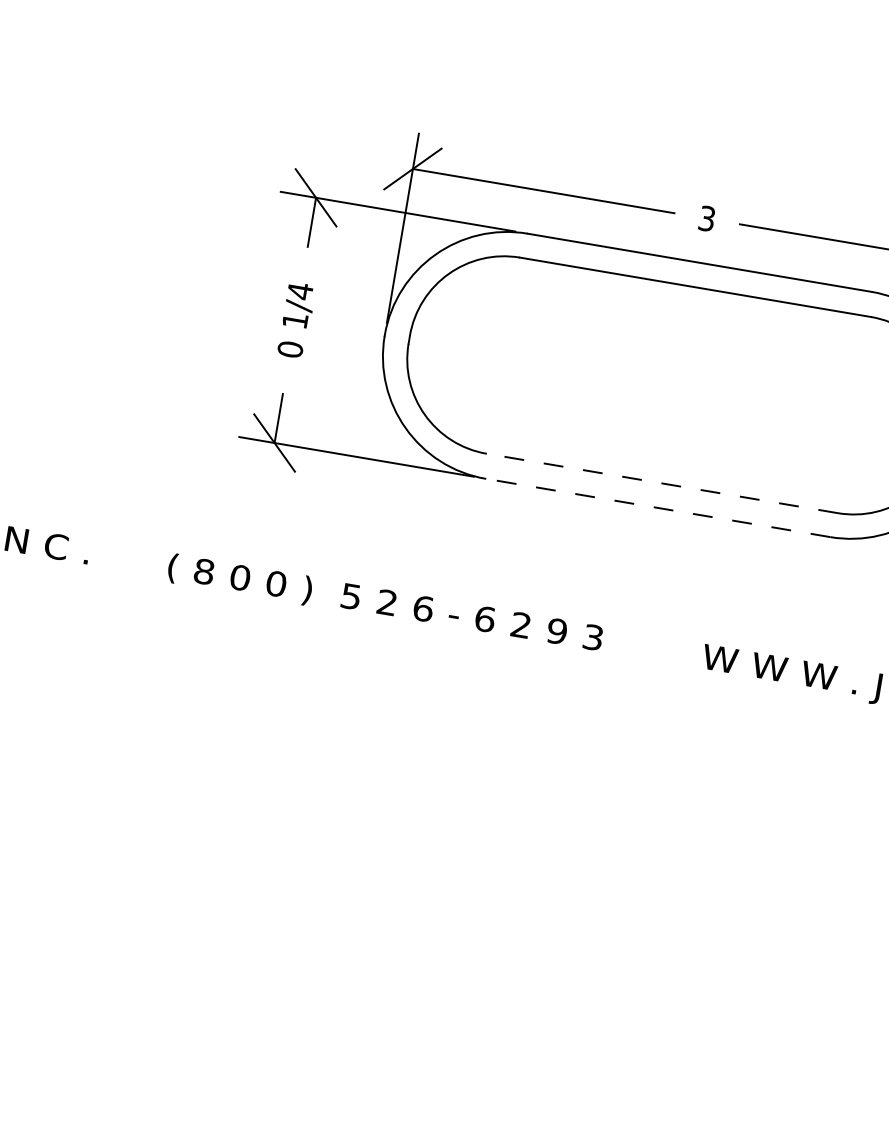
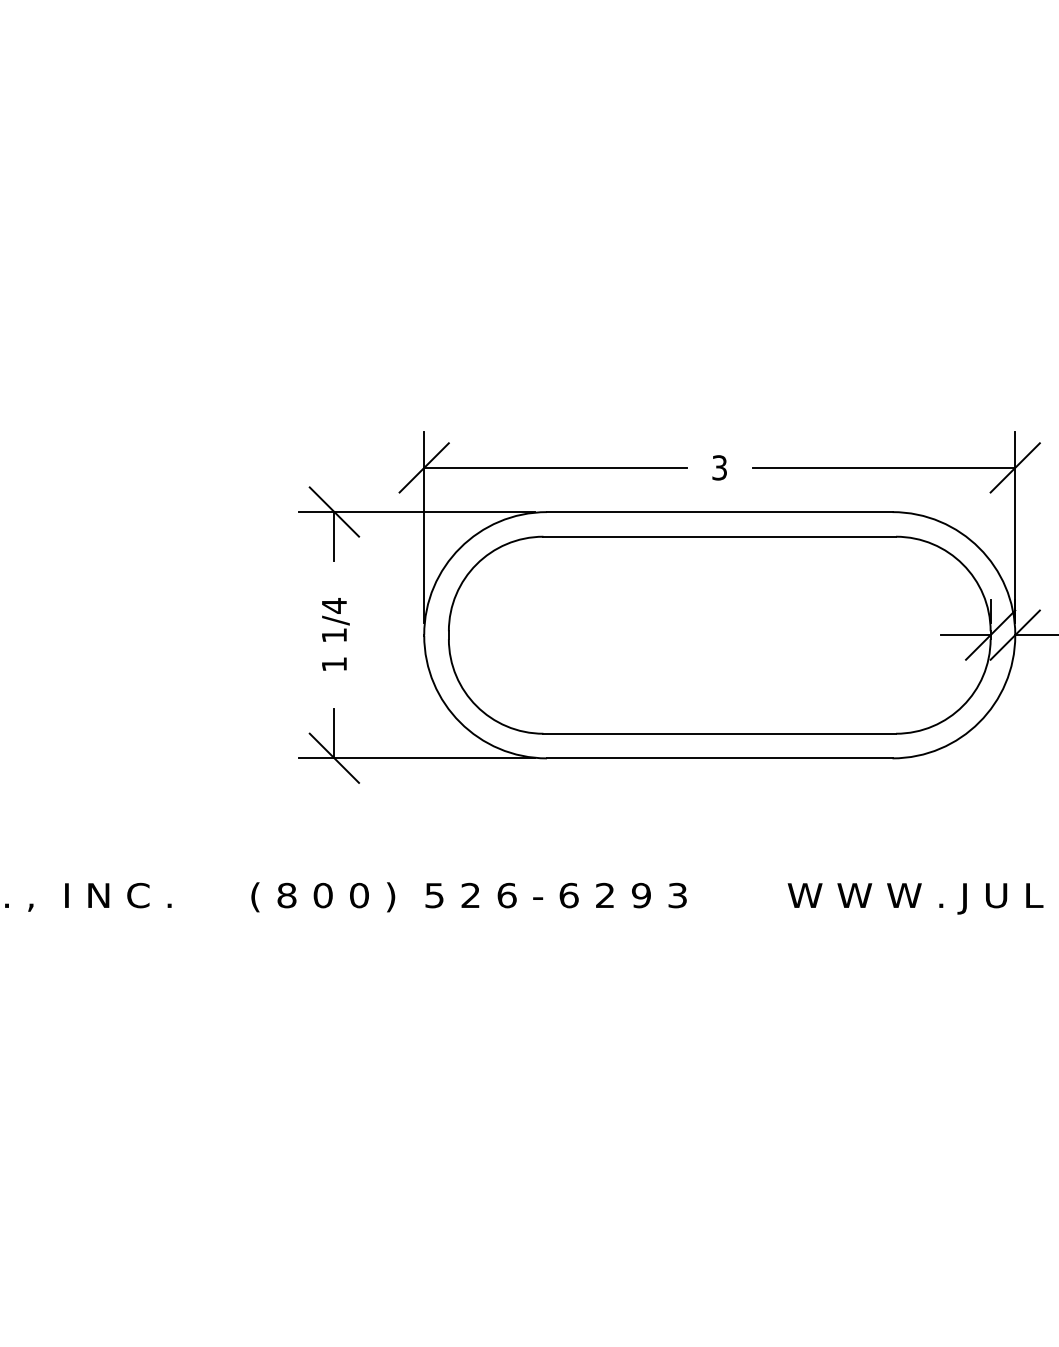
text: (290, 348) -> (334, 663), 0 -> 1
line: (662, 483) -> (719, 733), dashed -> solid
line: (657, 508) -> (719, 758), dashed -> solid

